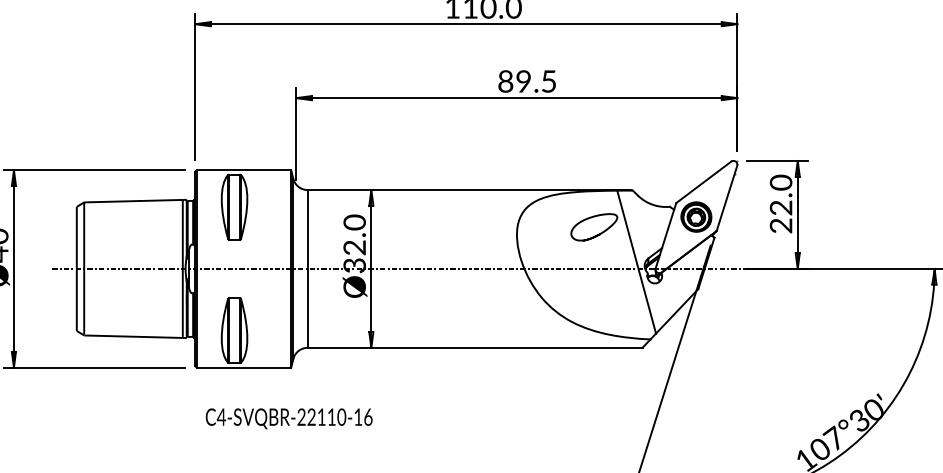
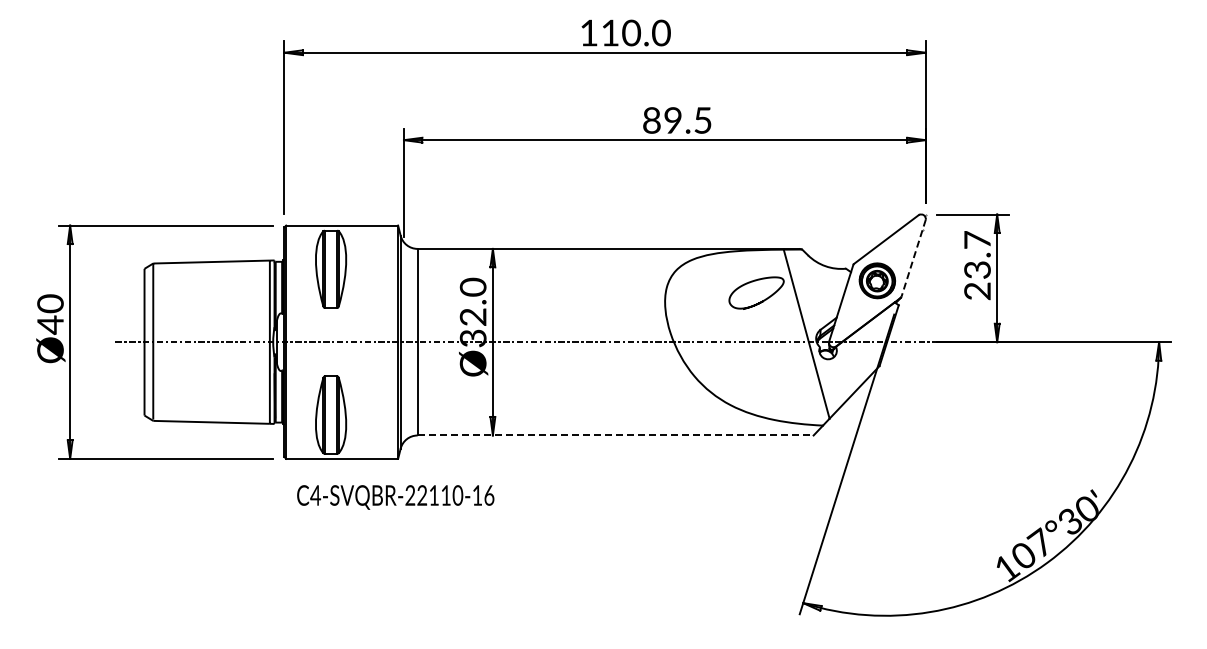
text: (781, 194) -> (977, 254), 22.0 -> 23.7
line: (726, 198) -> (913, 258), solid -> dashed
line: (475, 347) -> (616, 435), solid -> dashed
text: (289, 418) -> (395, 497), moved

